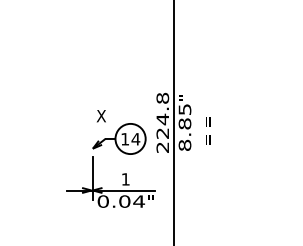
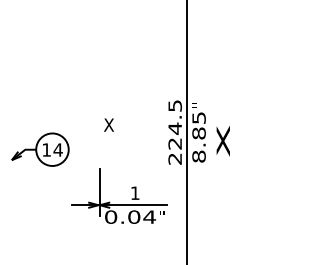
text: (162, 97) -> (174, 105), 224.8 -> 224.5
text: (206, 131) -> (222, 141), = = -> X
part: (119, 138) -> (40, 149), moved

